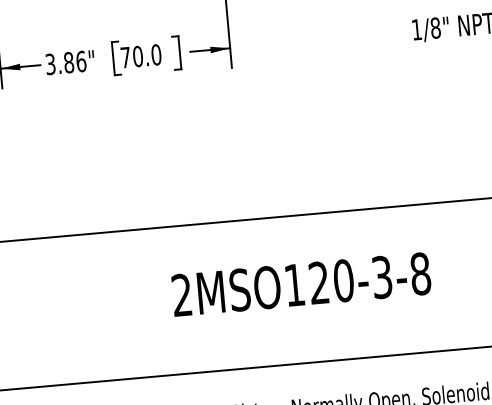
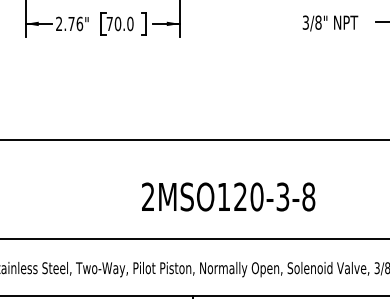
text: (416, 29) -> (305, 22), 1/8" -> 3/8"
text: (59, 62) -> (65, 23), 3.86" -> 2.76"
text: (301, 283) -> (228, 196), moved

